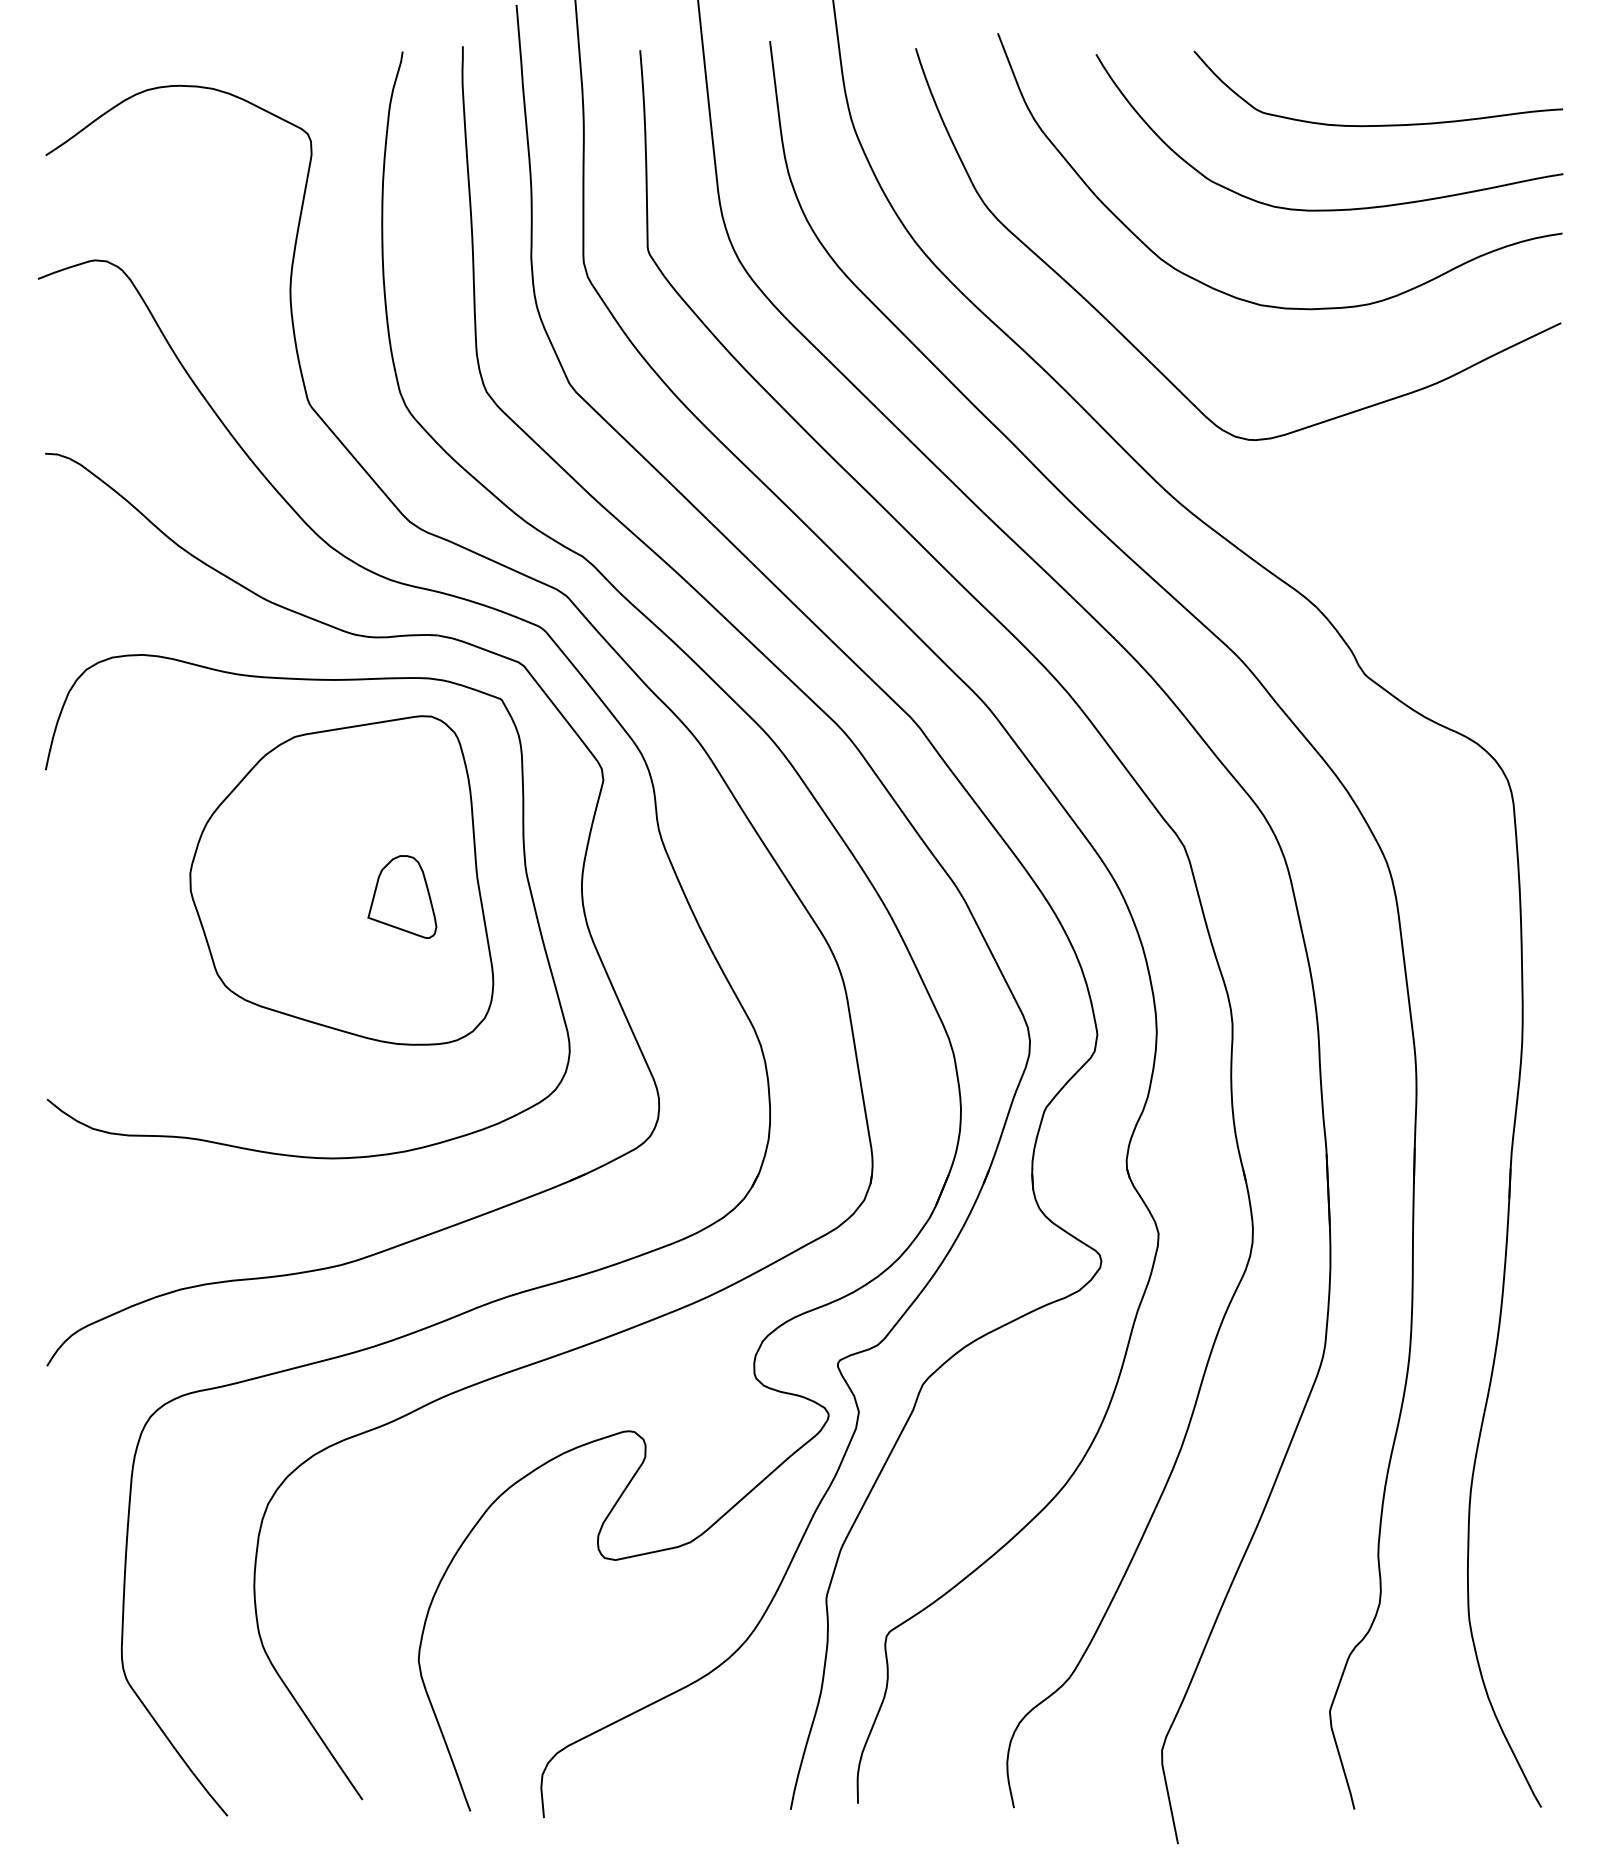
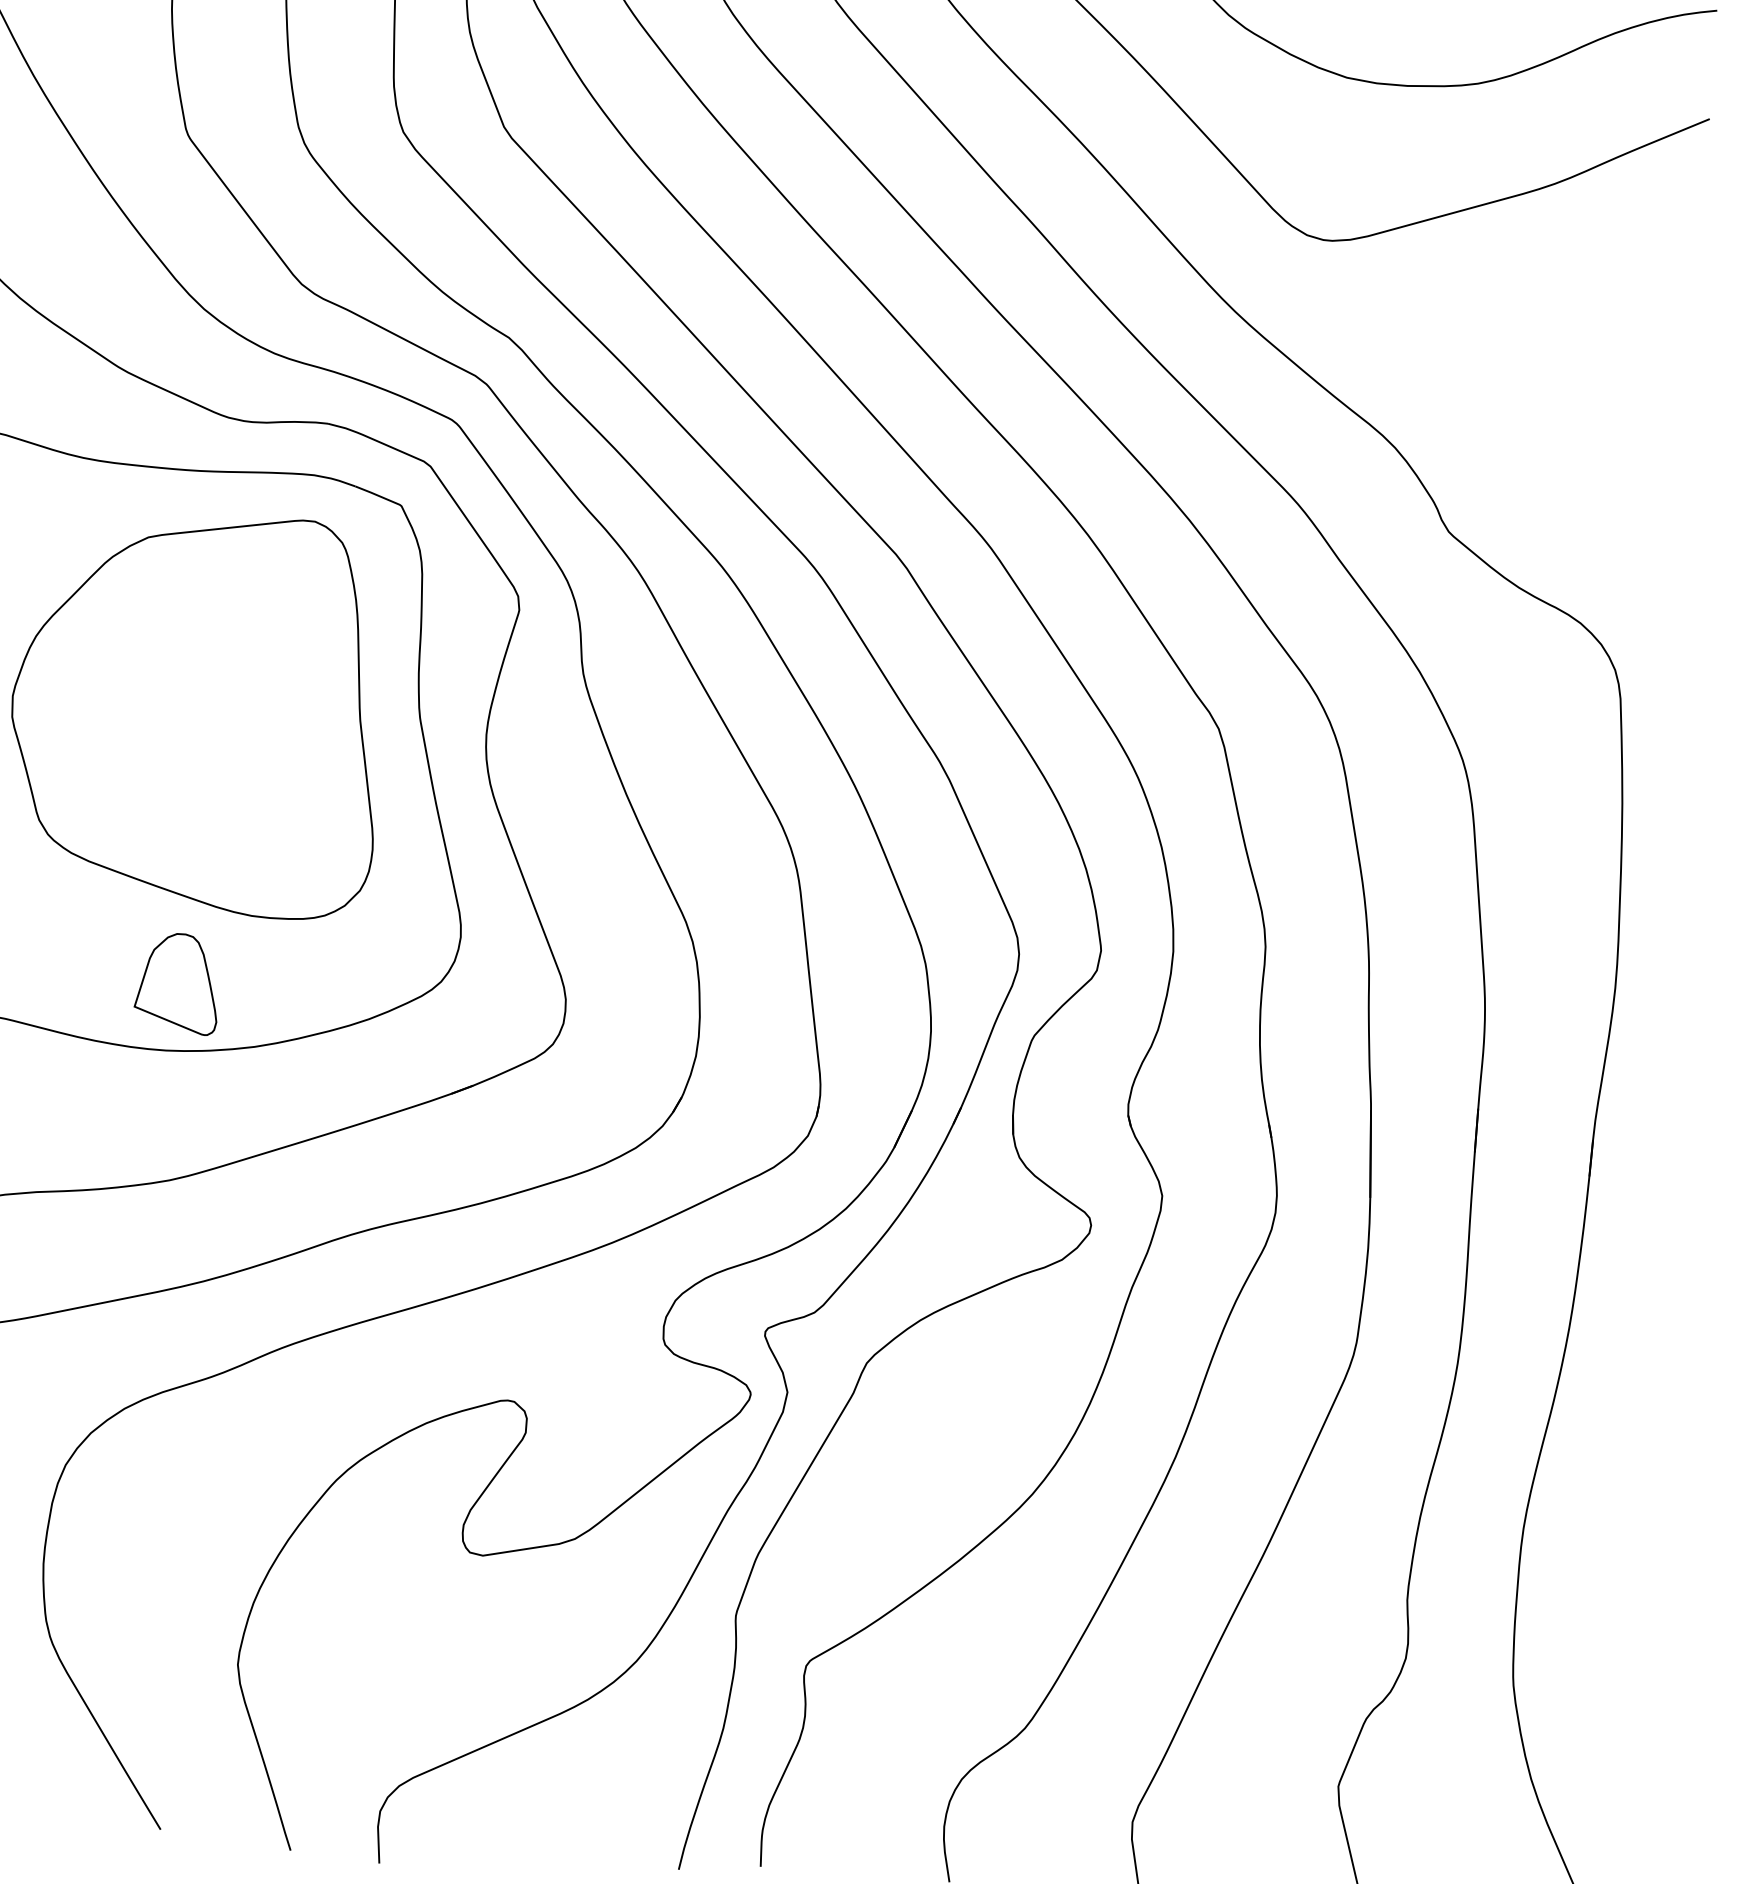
part: (402, 896) -> (177, 983), moved

